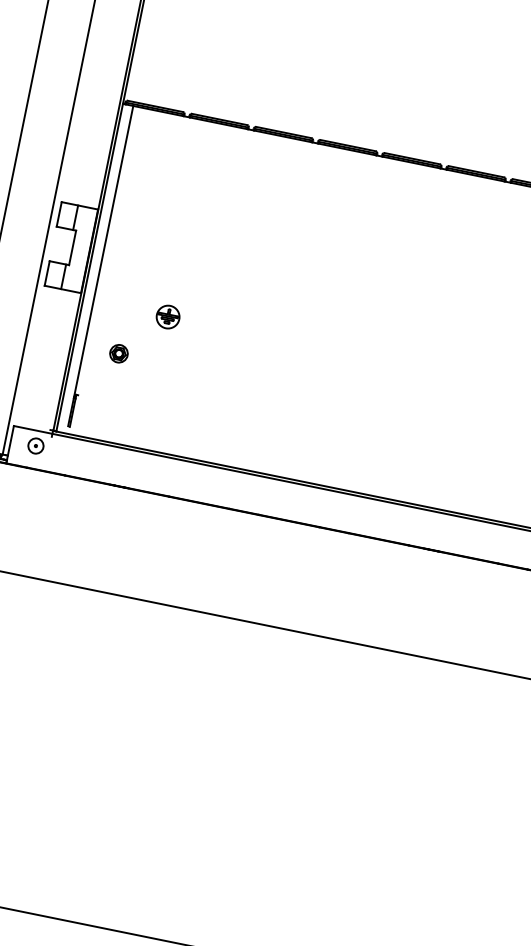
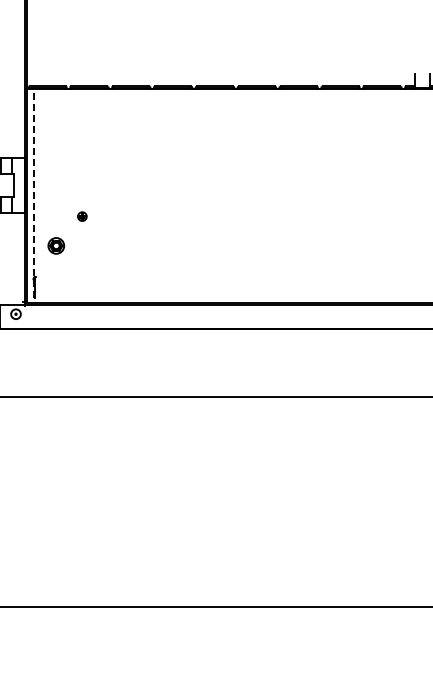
line: (100, 264) -> (33, 192), solid -> dashed
part: (168, 316) -> (82, 216), size x0.6
part: (117, 352) -> (55, 245), size x1.4

